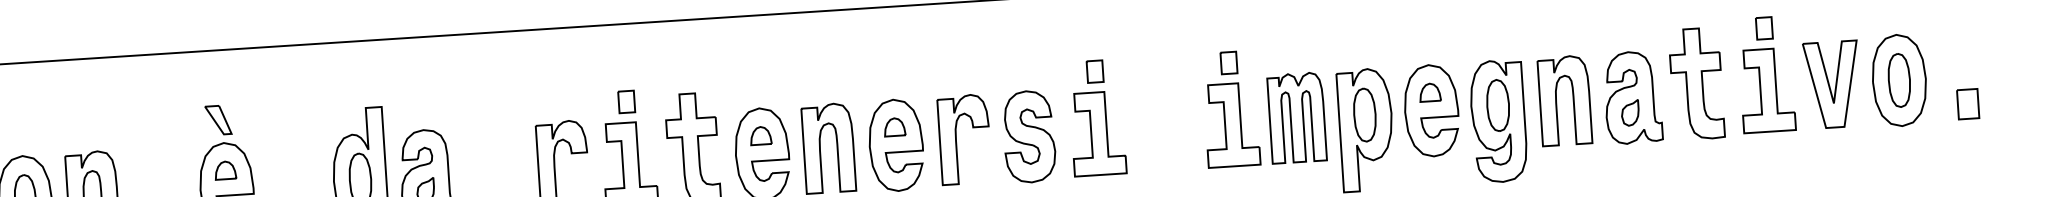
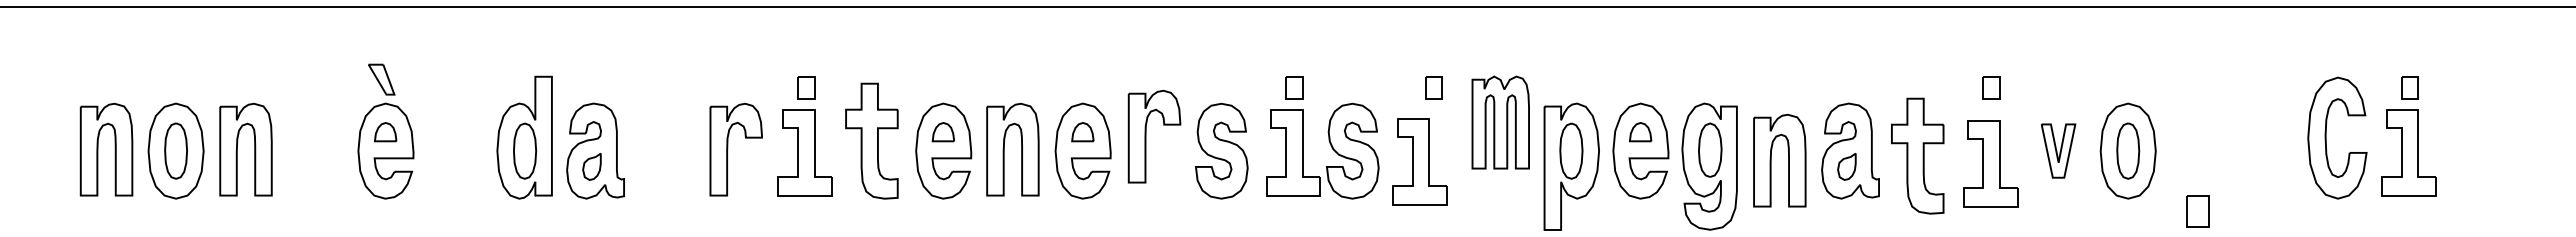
part: (1696, 83) -> (1917, 155), moved
part: (1832, 84) -> (2058, 150), size x0.6
part: (1767, 90) -> (1990, 163), moved
part: (1556, 101) -> (1771, 160), moved
part: (1967, 104) -> (2197, 211), moved
part: (1296, 117) -> (1500, 122), moved
part: (1231, 124) -> (1419, 161), moved
part: (1154, 128) -> (1352, 150), added
part: (956, 139) -> (1146, 136), moved

